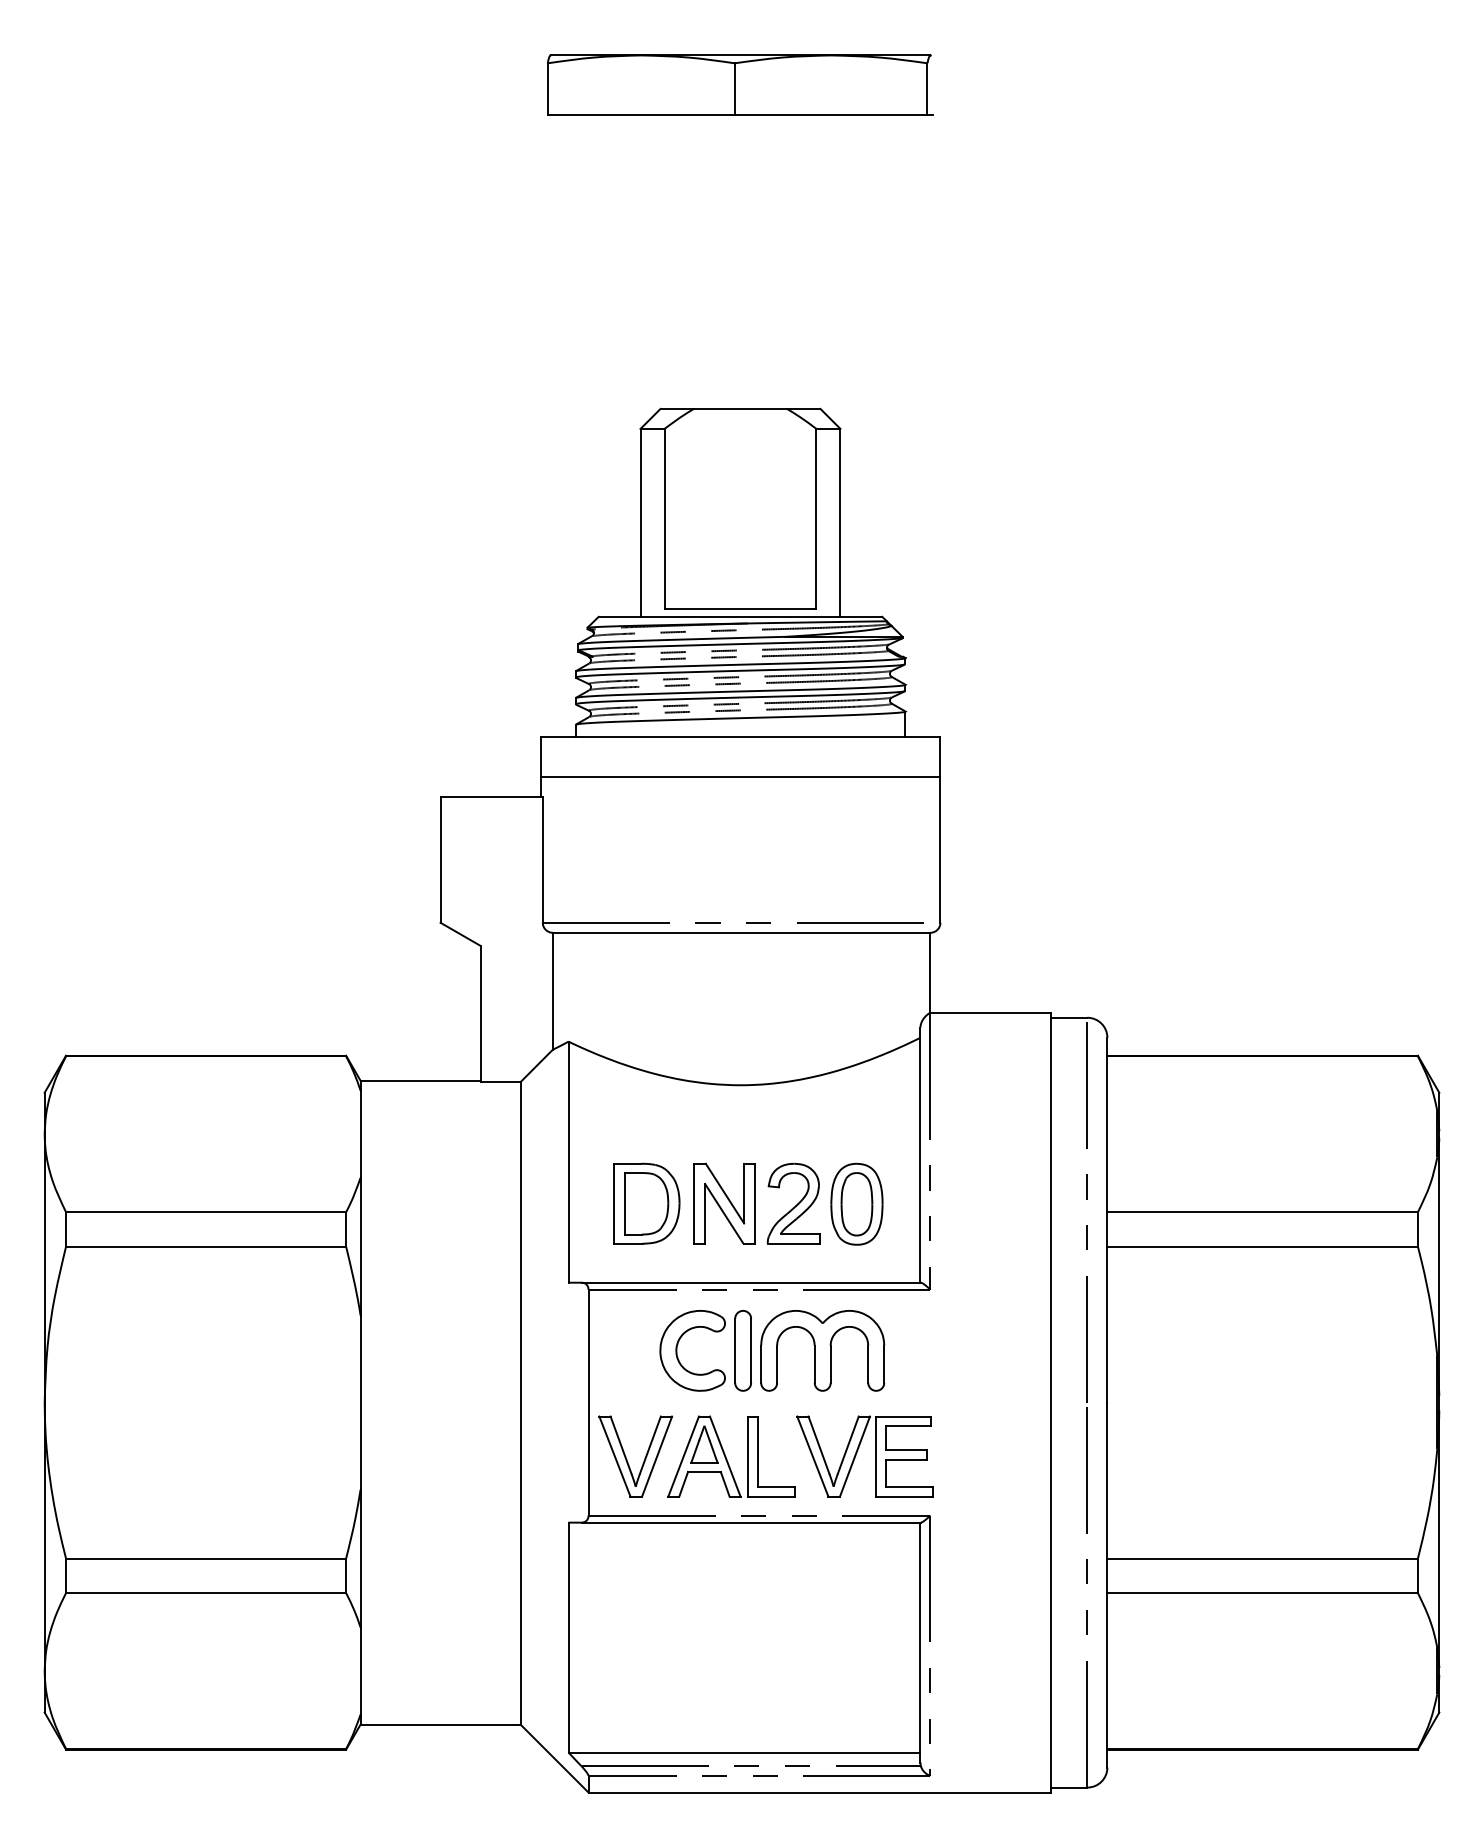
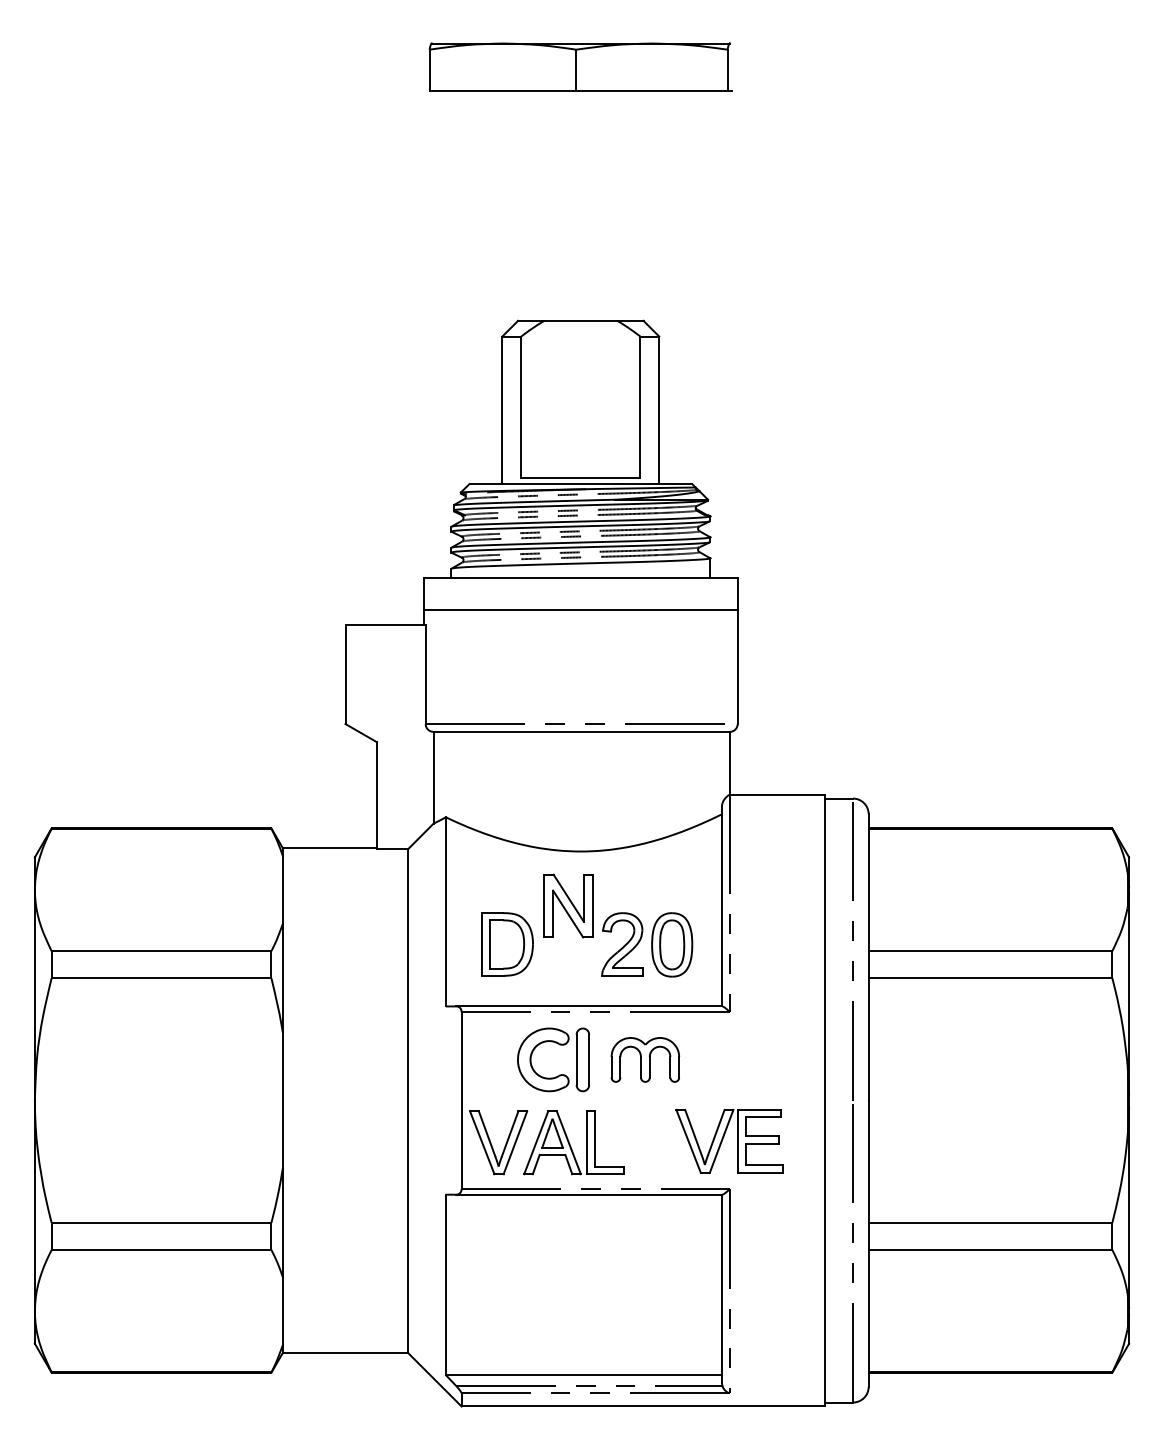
part: (724, 1203) -> (568, 905), moved
part: (822, 1350) -> (645, 1059), size x0.7
part: (857, 1453) -> (723, 1138), moved

